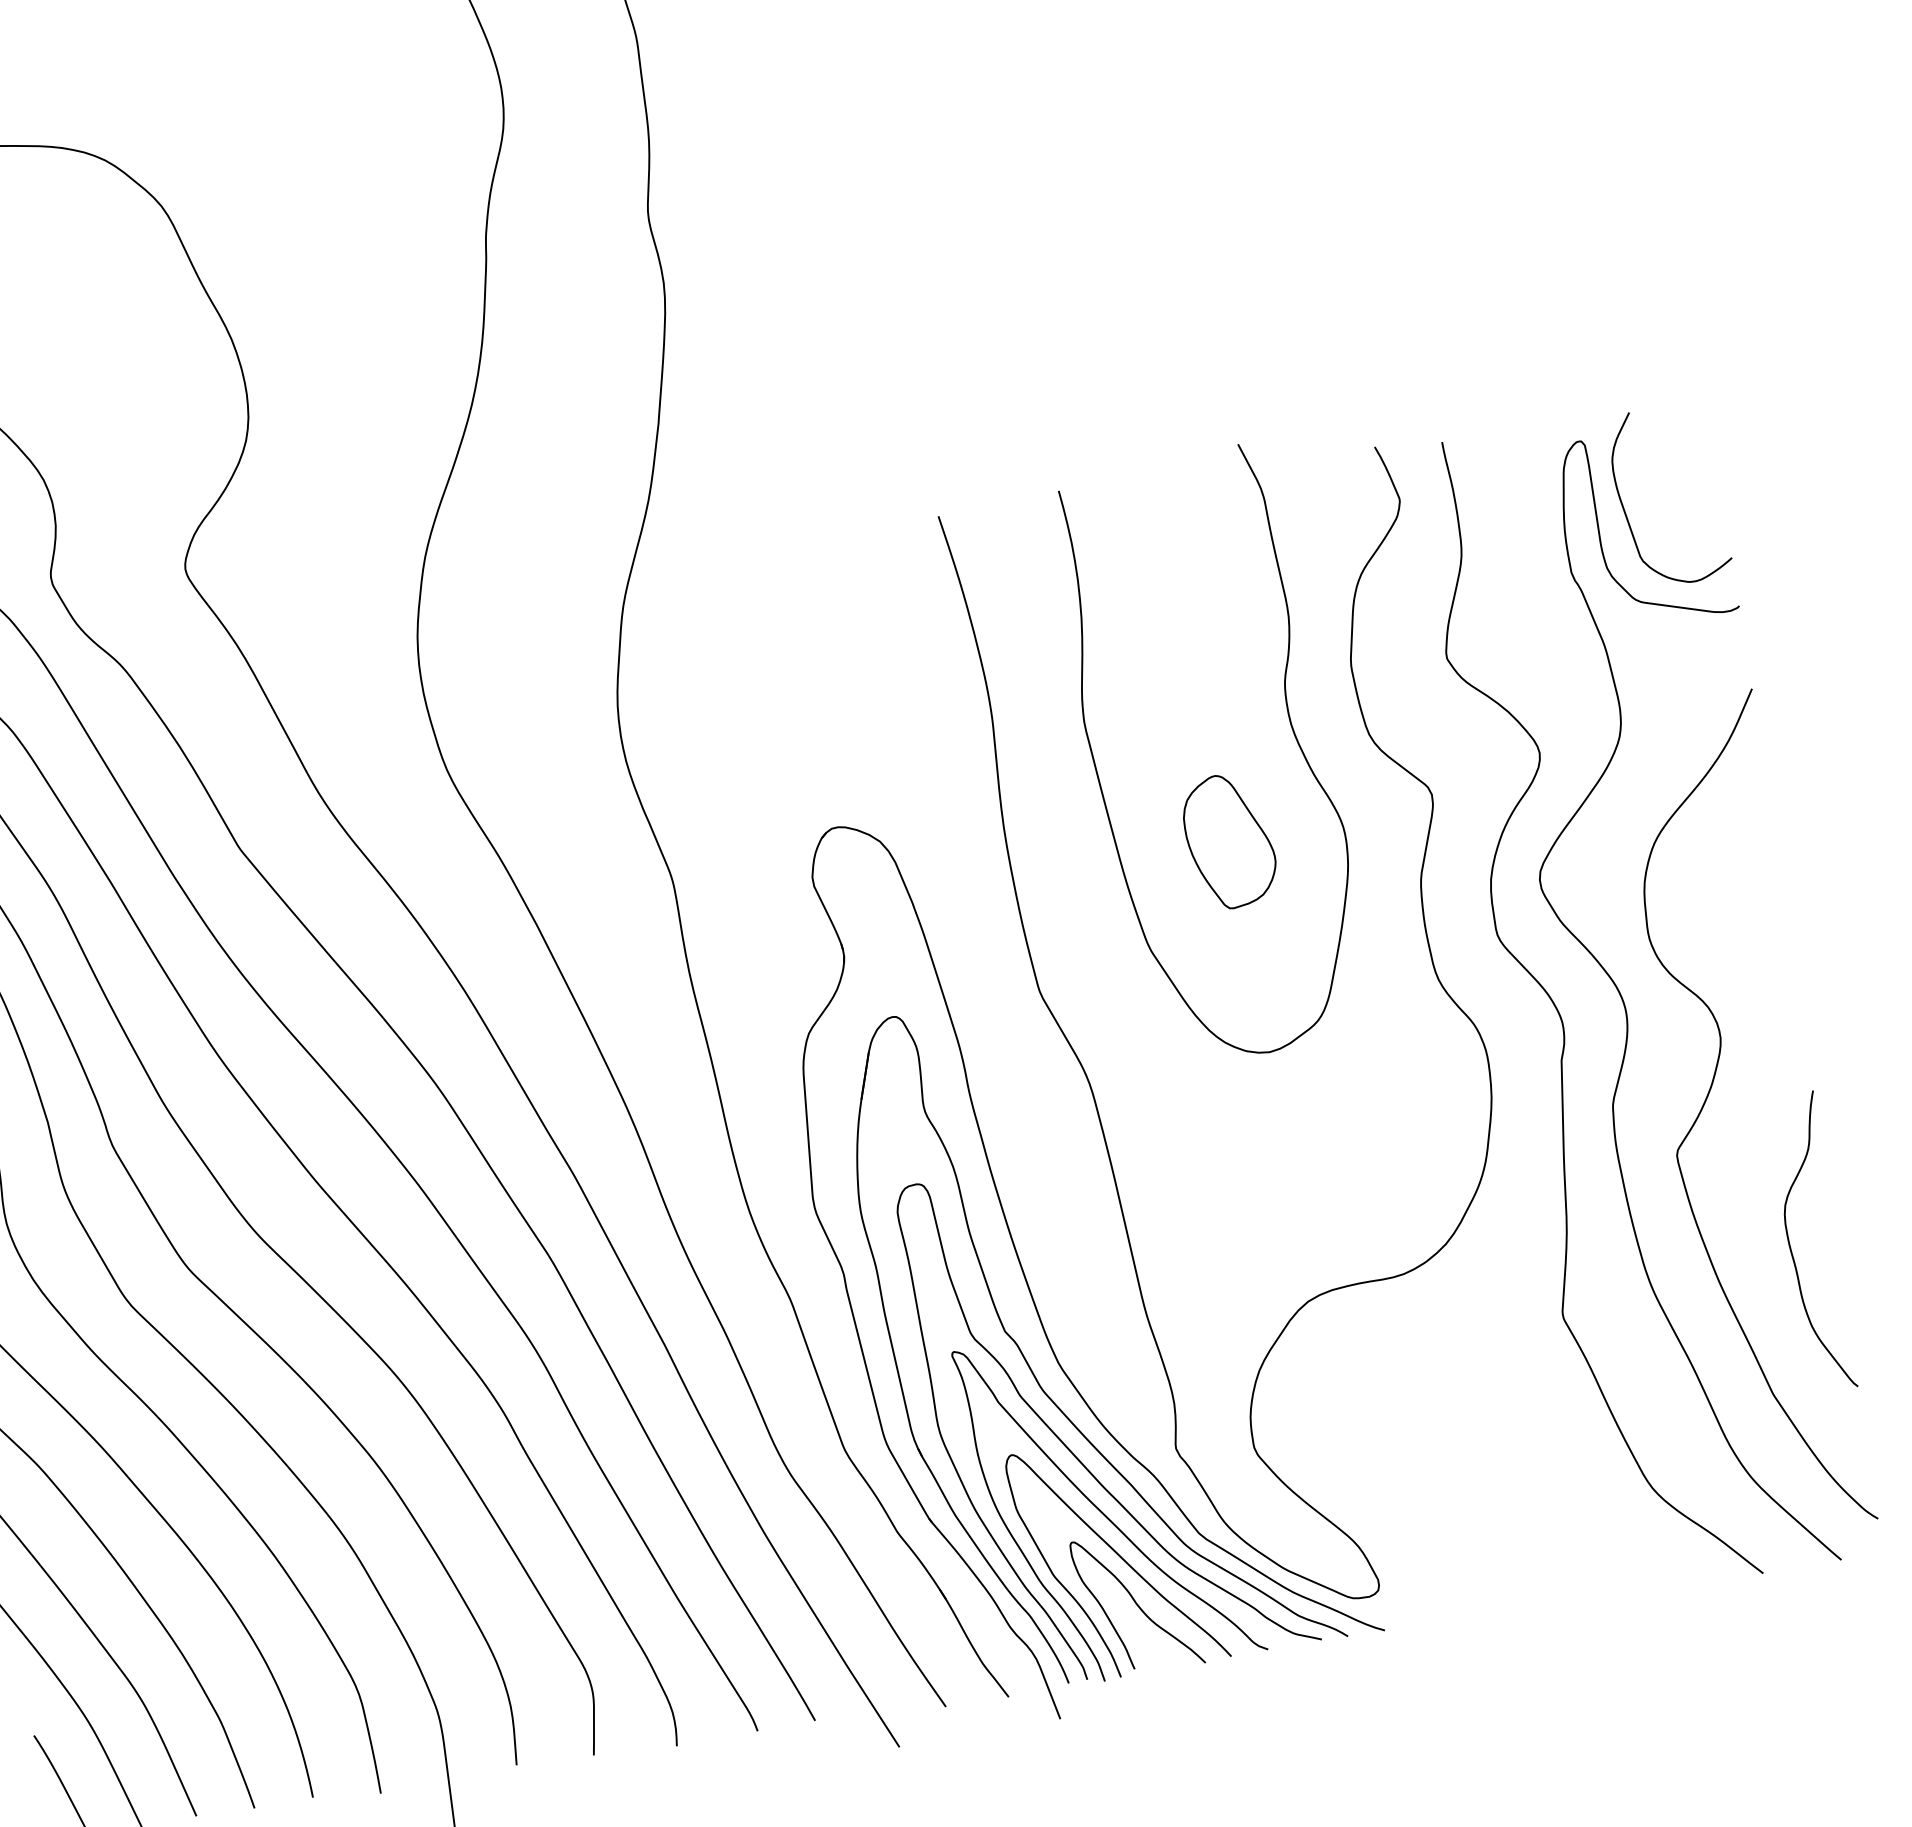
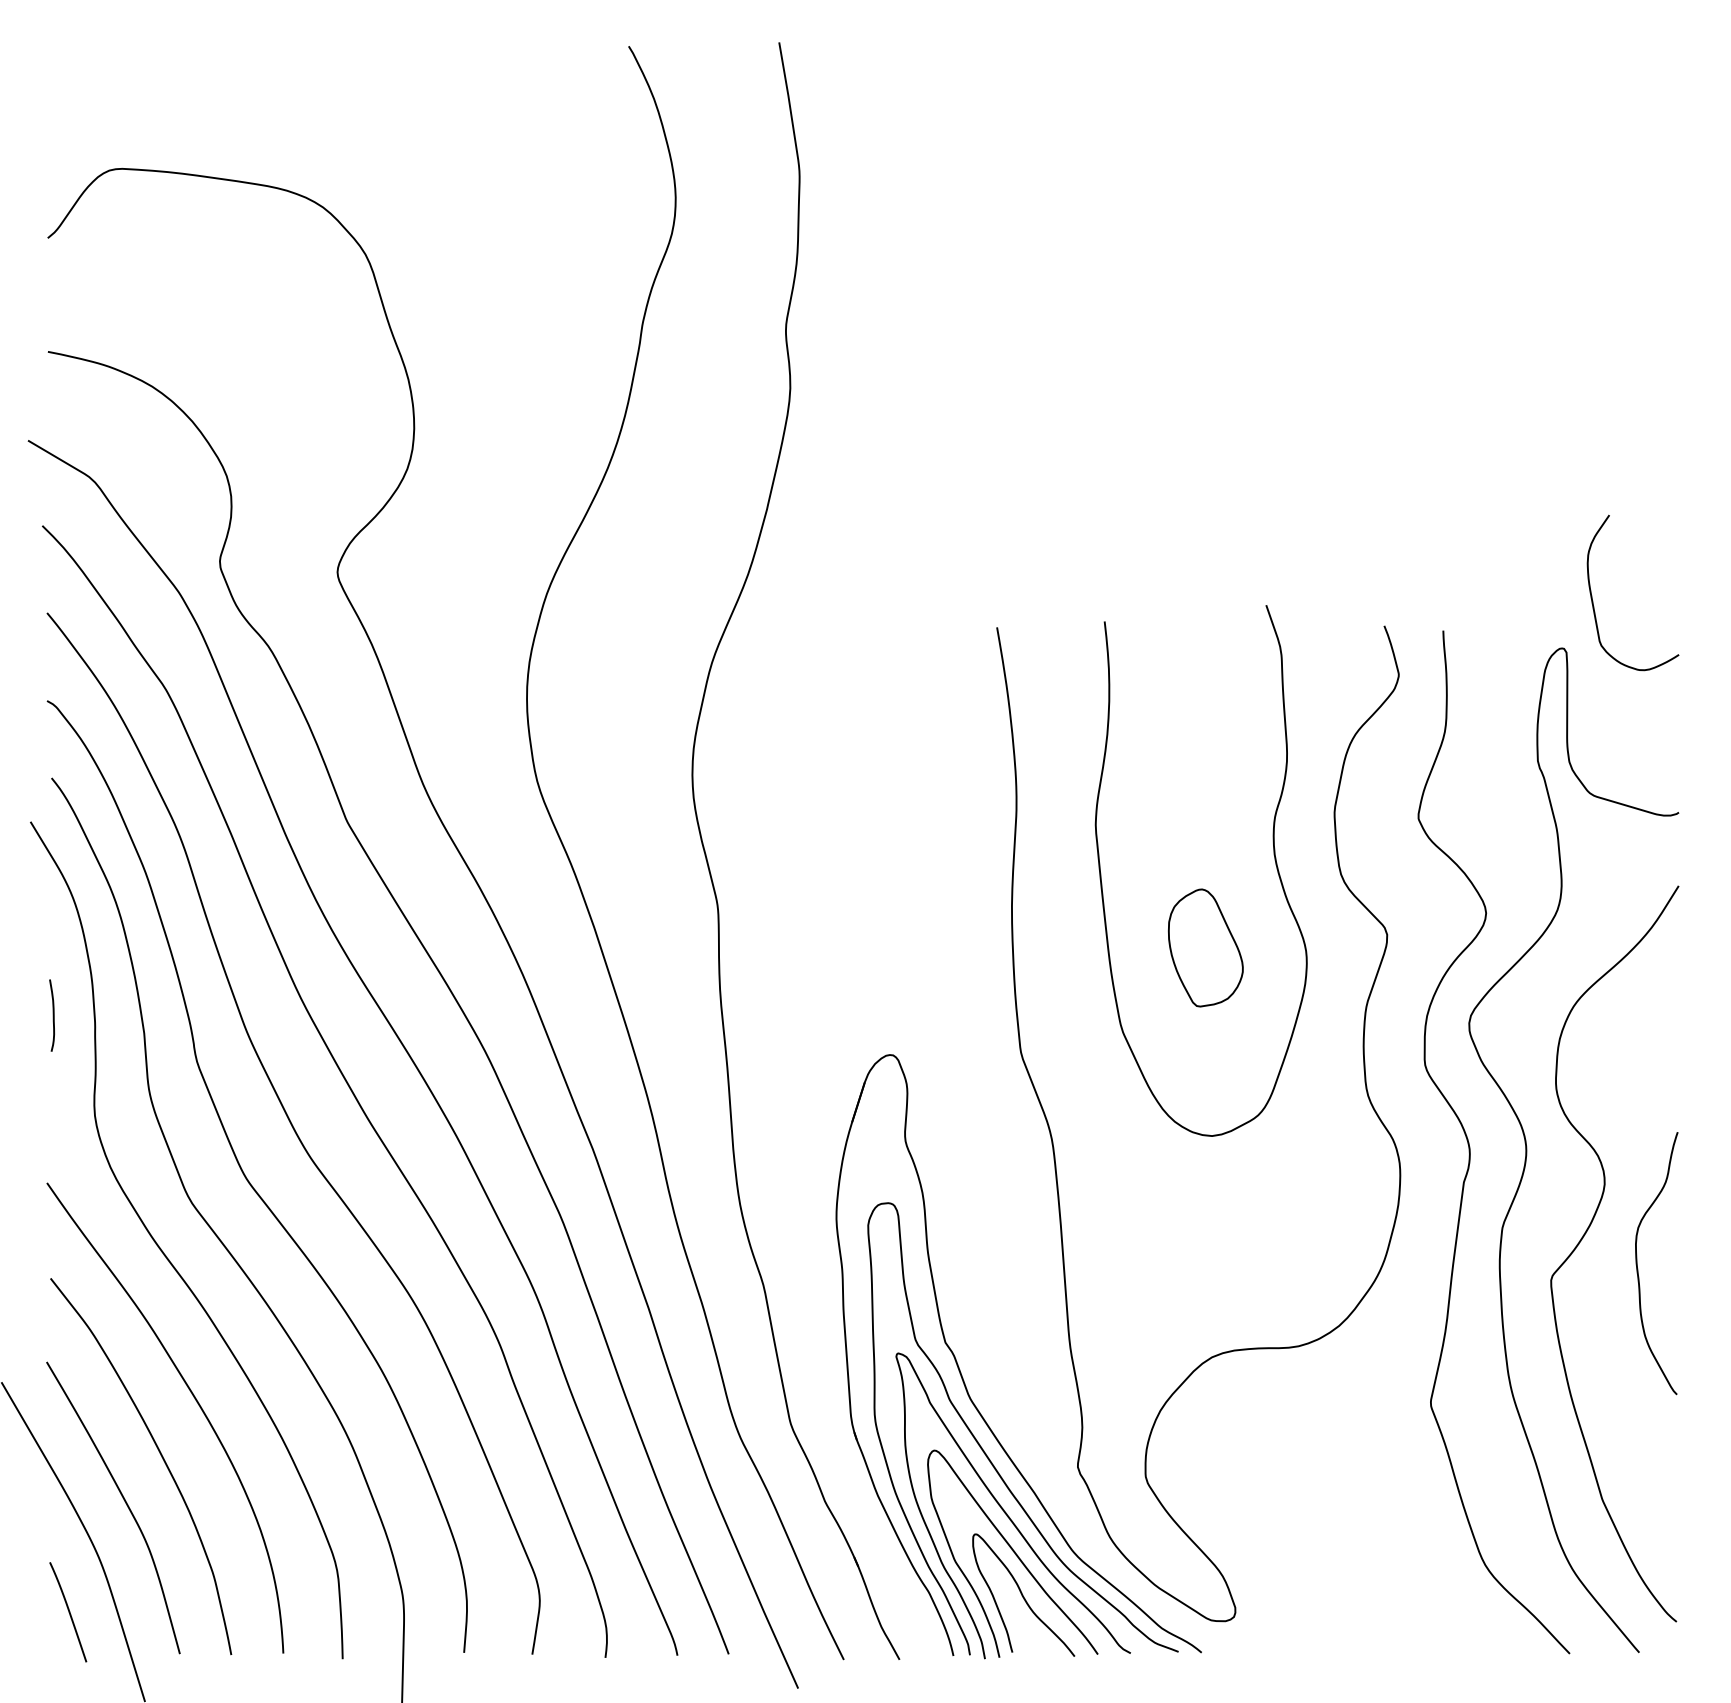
curve: (1626, 512) -> (1593, 601), moved
curve: (1792, 1251) -> (1638, 1268), moved
part: (1022, 1266) -> (969, 1288), removed

